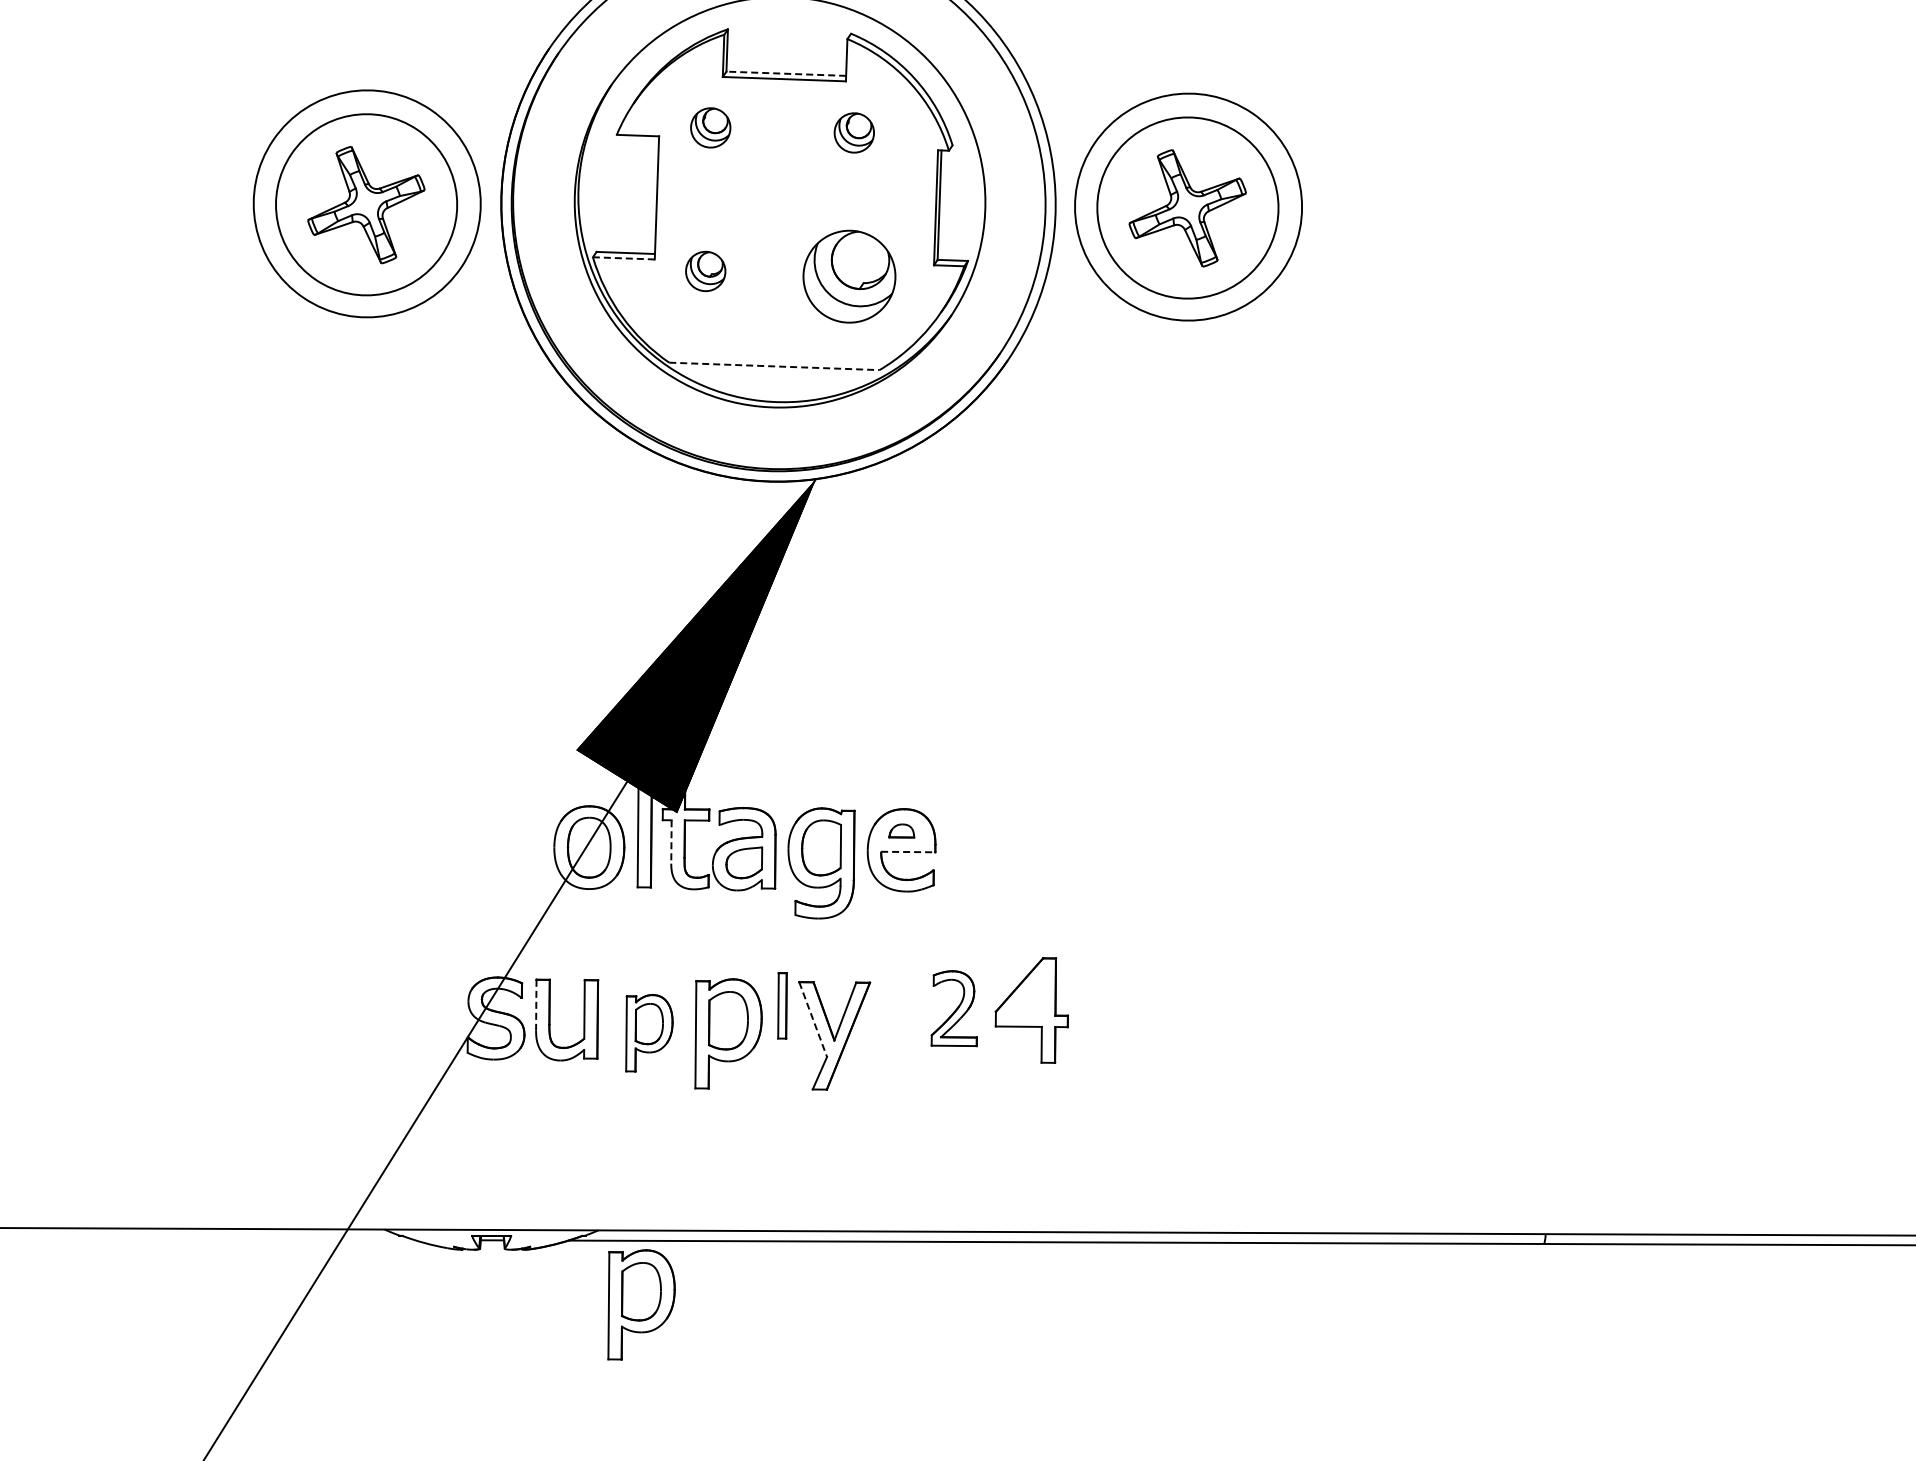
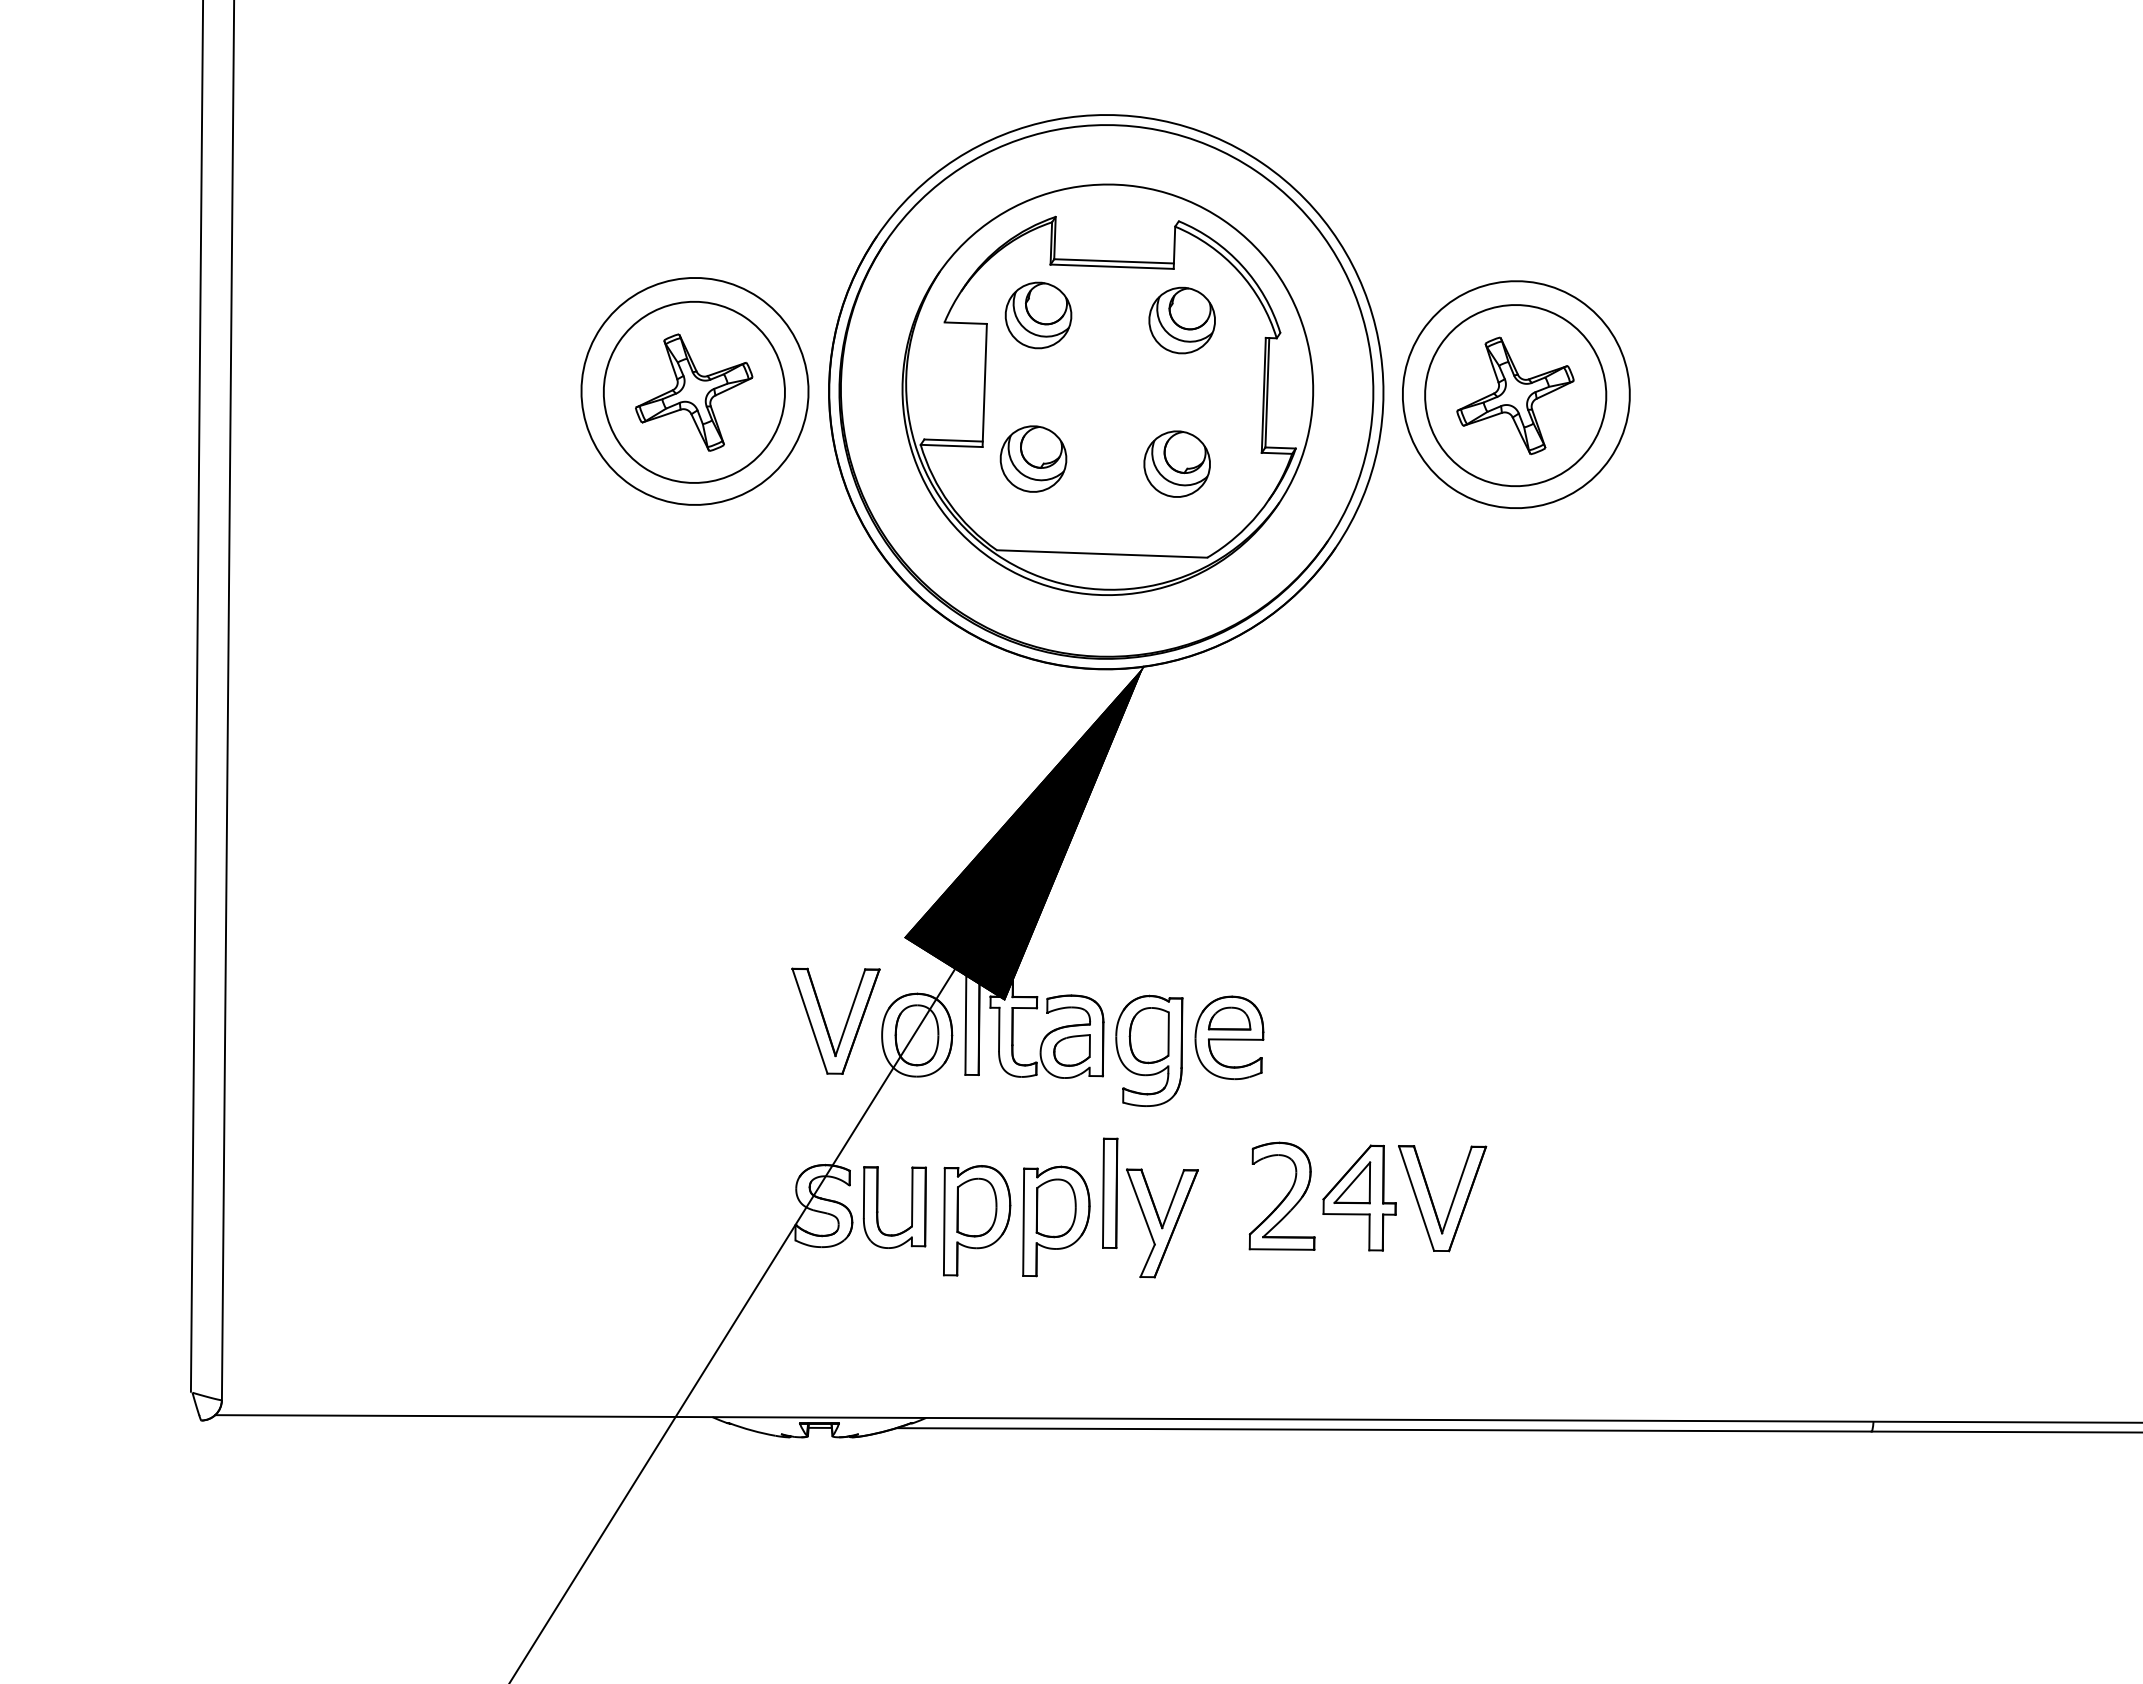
line: (786, 73) -> (1114, 261), dashed -> solid
part: (710, 127) -> (1038, 315), size x1.67
part: (853, 132) -> (1181, 320), size x1.67
line: (623, 257) -> (951, 445), dashed -> solid
part: (705, 270) -> (1033, 458), size x1.67
part: (848, 275) -> (1176, 463), size x0.71
line: (774, 366) -> (1102, 554), dashed -> solid
part: (901, 830) -> (1229, 1018), size x1.67
part: (498, 835) -> (826, 1023), added
line: (671, 841) -> (999, 1029), dashed -> solid
line: (908, 851) -> (1236, 1039), dashed -> solid
part: (1024, 994) -> (1352, 1182), added
line: (536, 1005) -> (864, 1193), dashed -> solid
part: (782, 1005) -> (1110, 1193), size x1.67
part: (953, 1007) -> (1281, 1195), size x1.43
part: (1105, 1014) -> (1433, 1202), added
line: (812, 1019) -> (1140, 1207), dashed -> solid
part: (649, 1032) -> (977, 1220), size x1.43
part: (641, 1304) -> (969, 1492), removed

